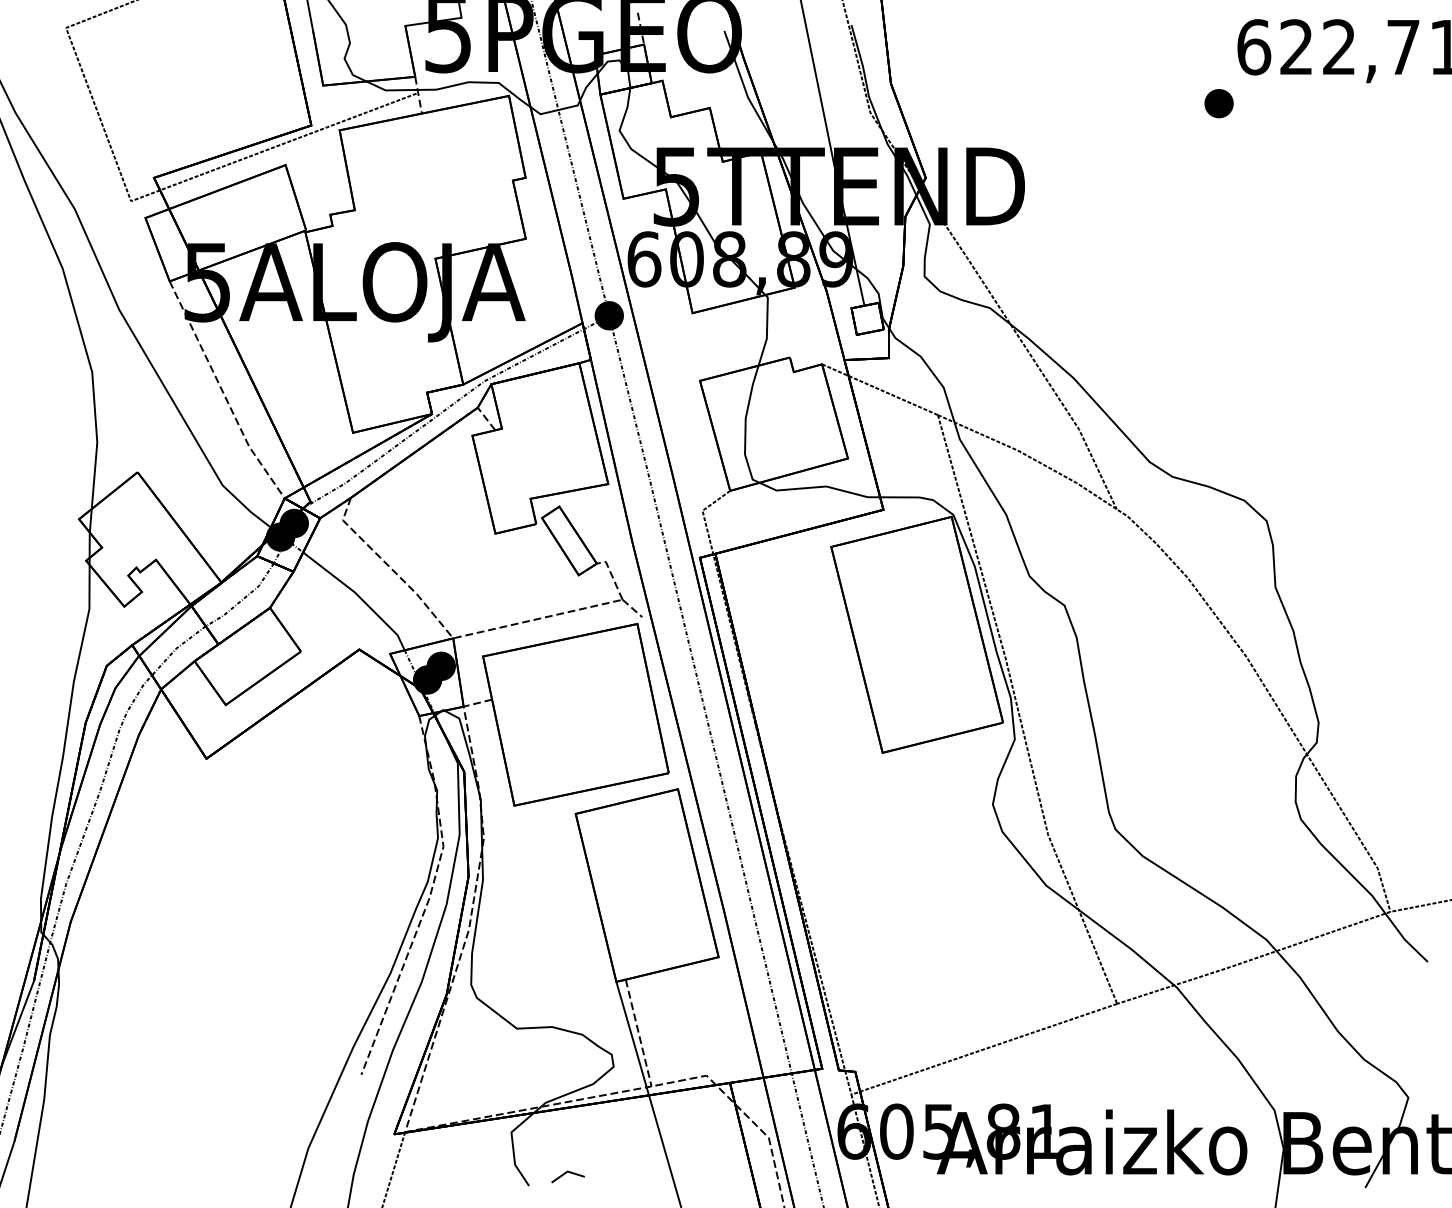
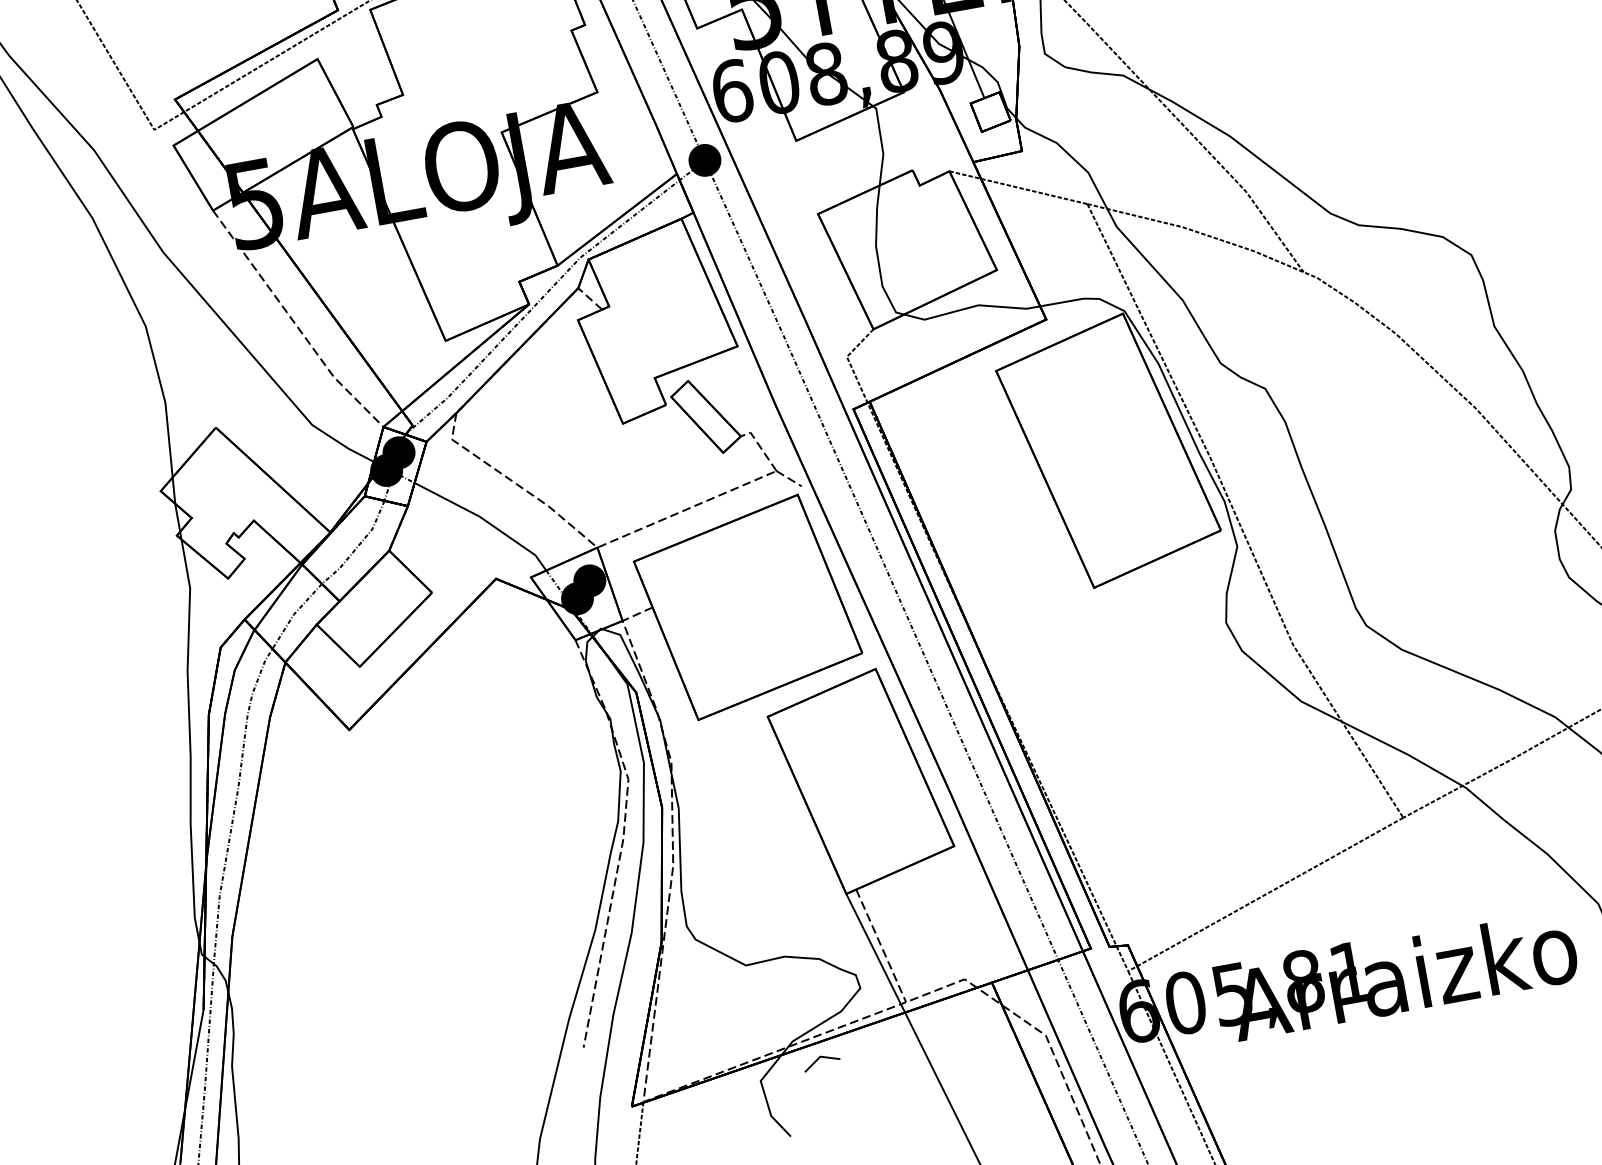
line: (565, 1174) -> (818, 1060), moved

